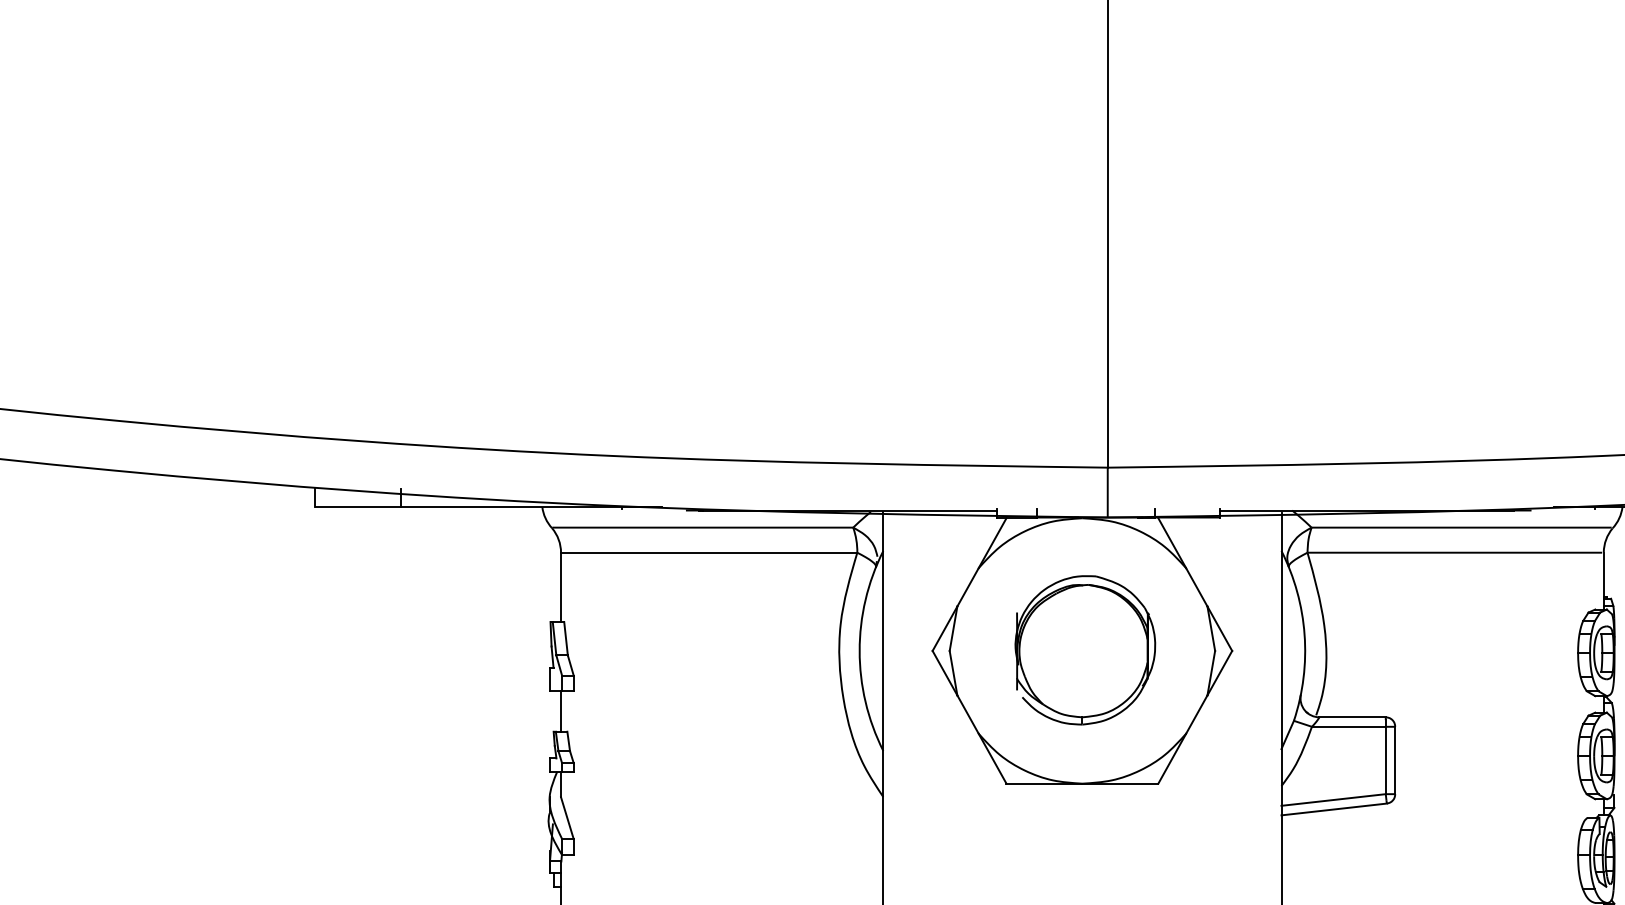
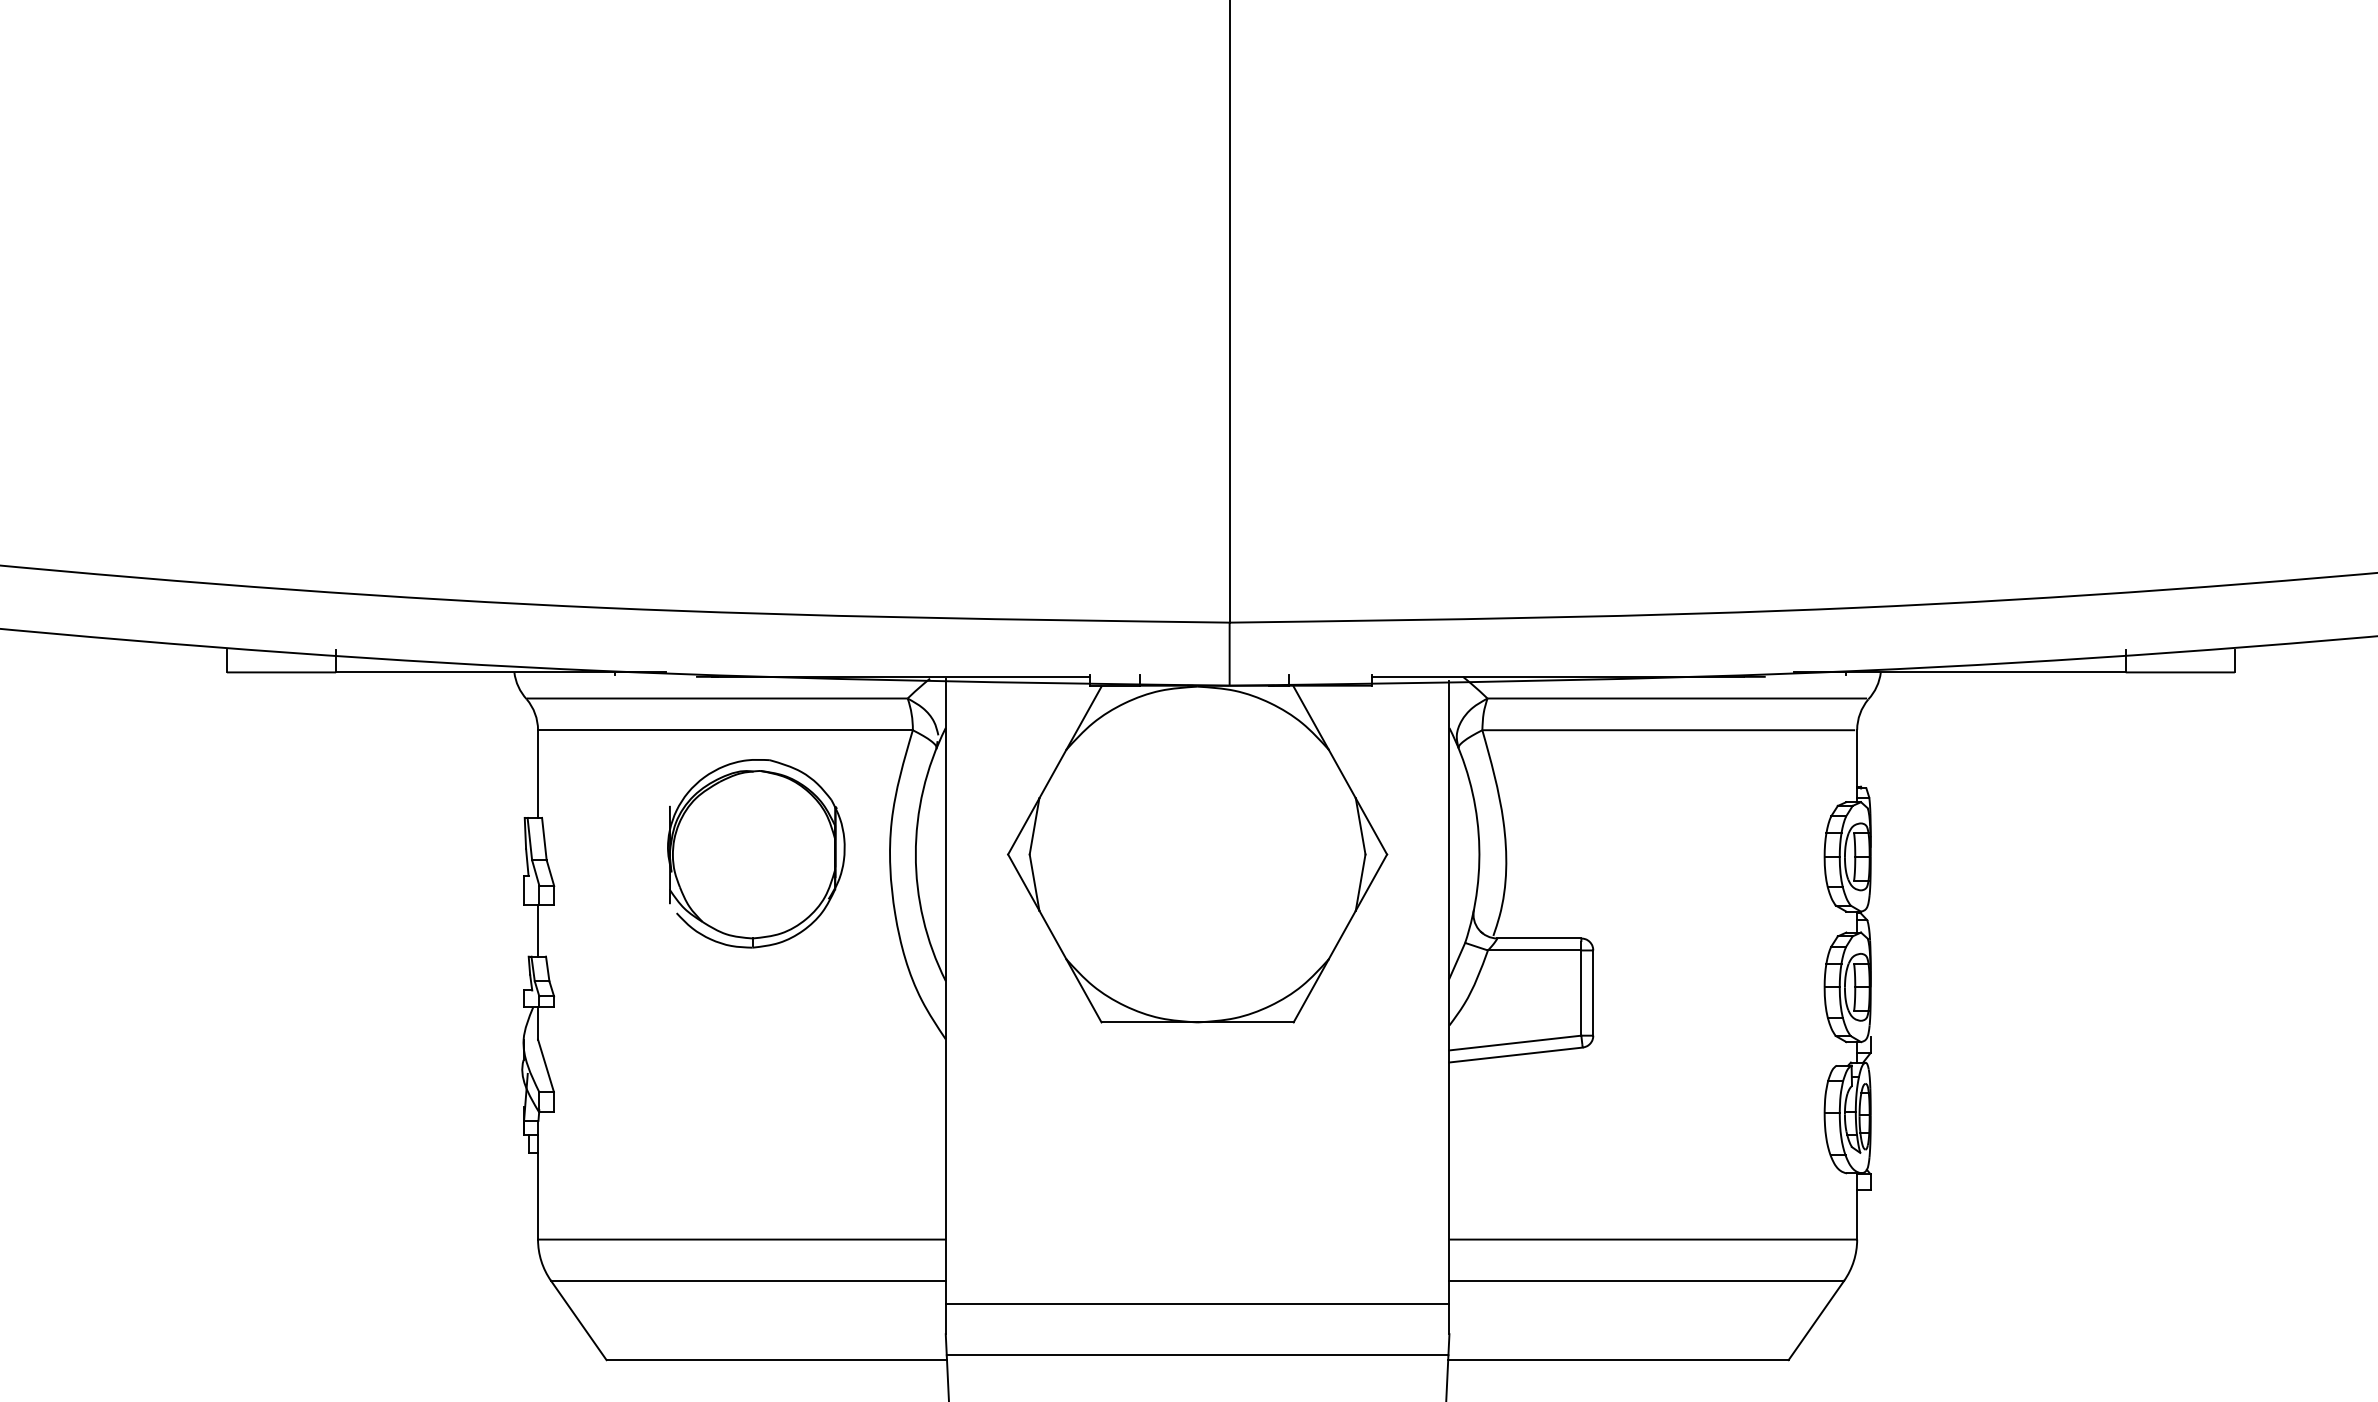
part: (1085, 650) -> (756, 853), moved

